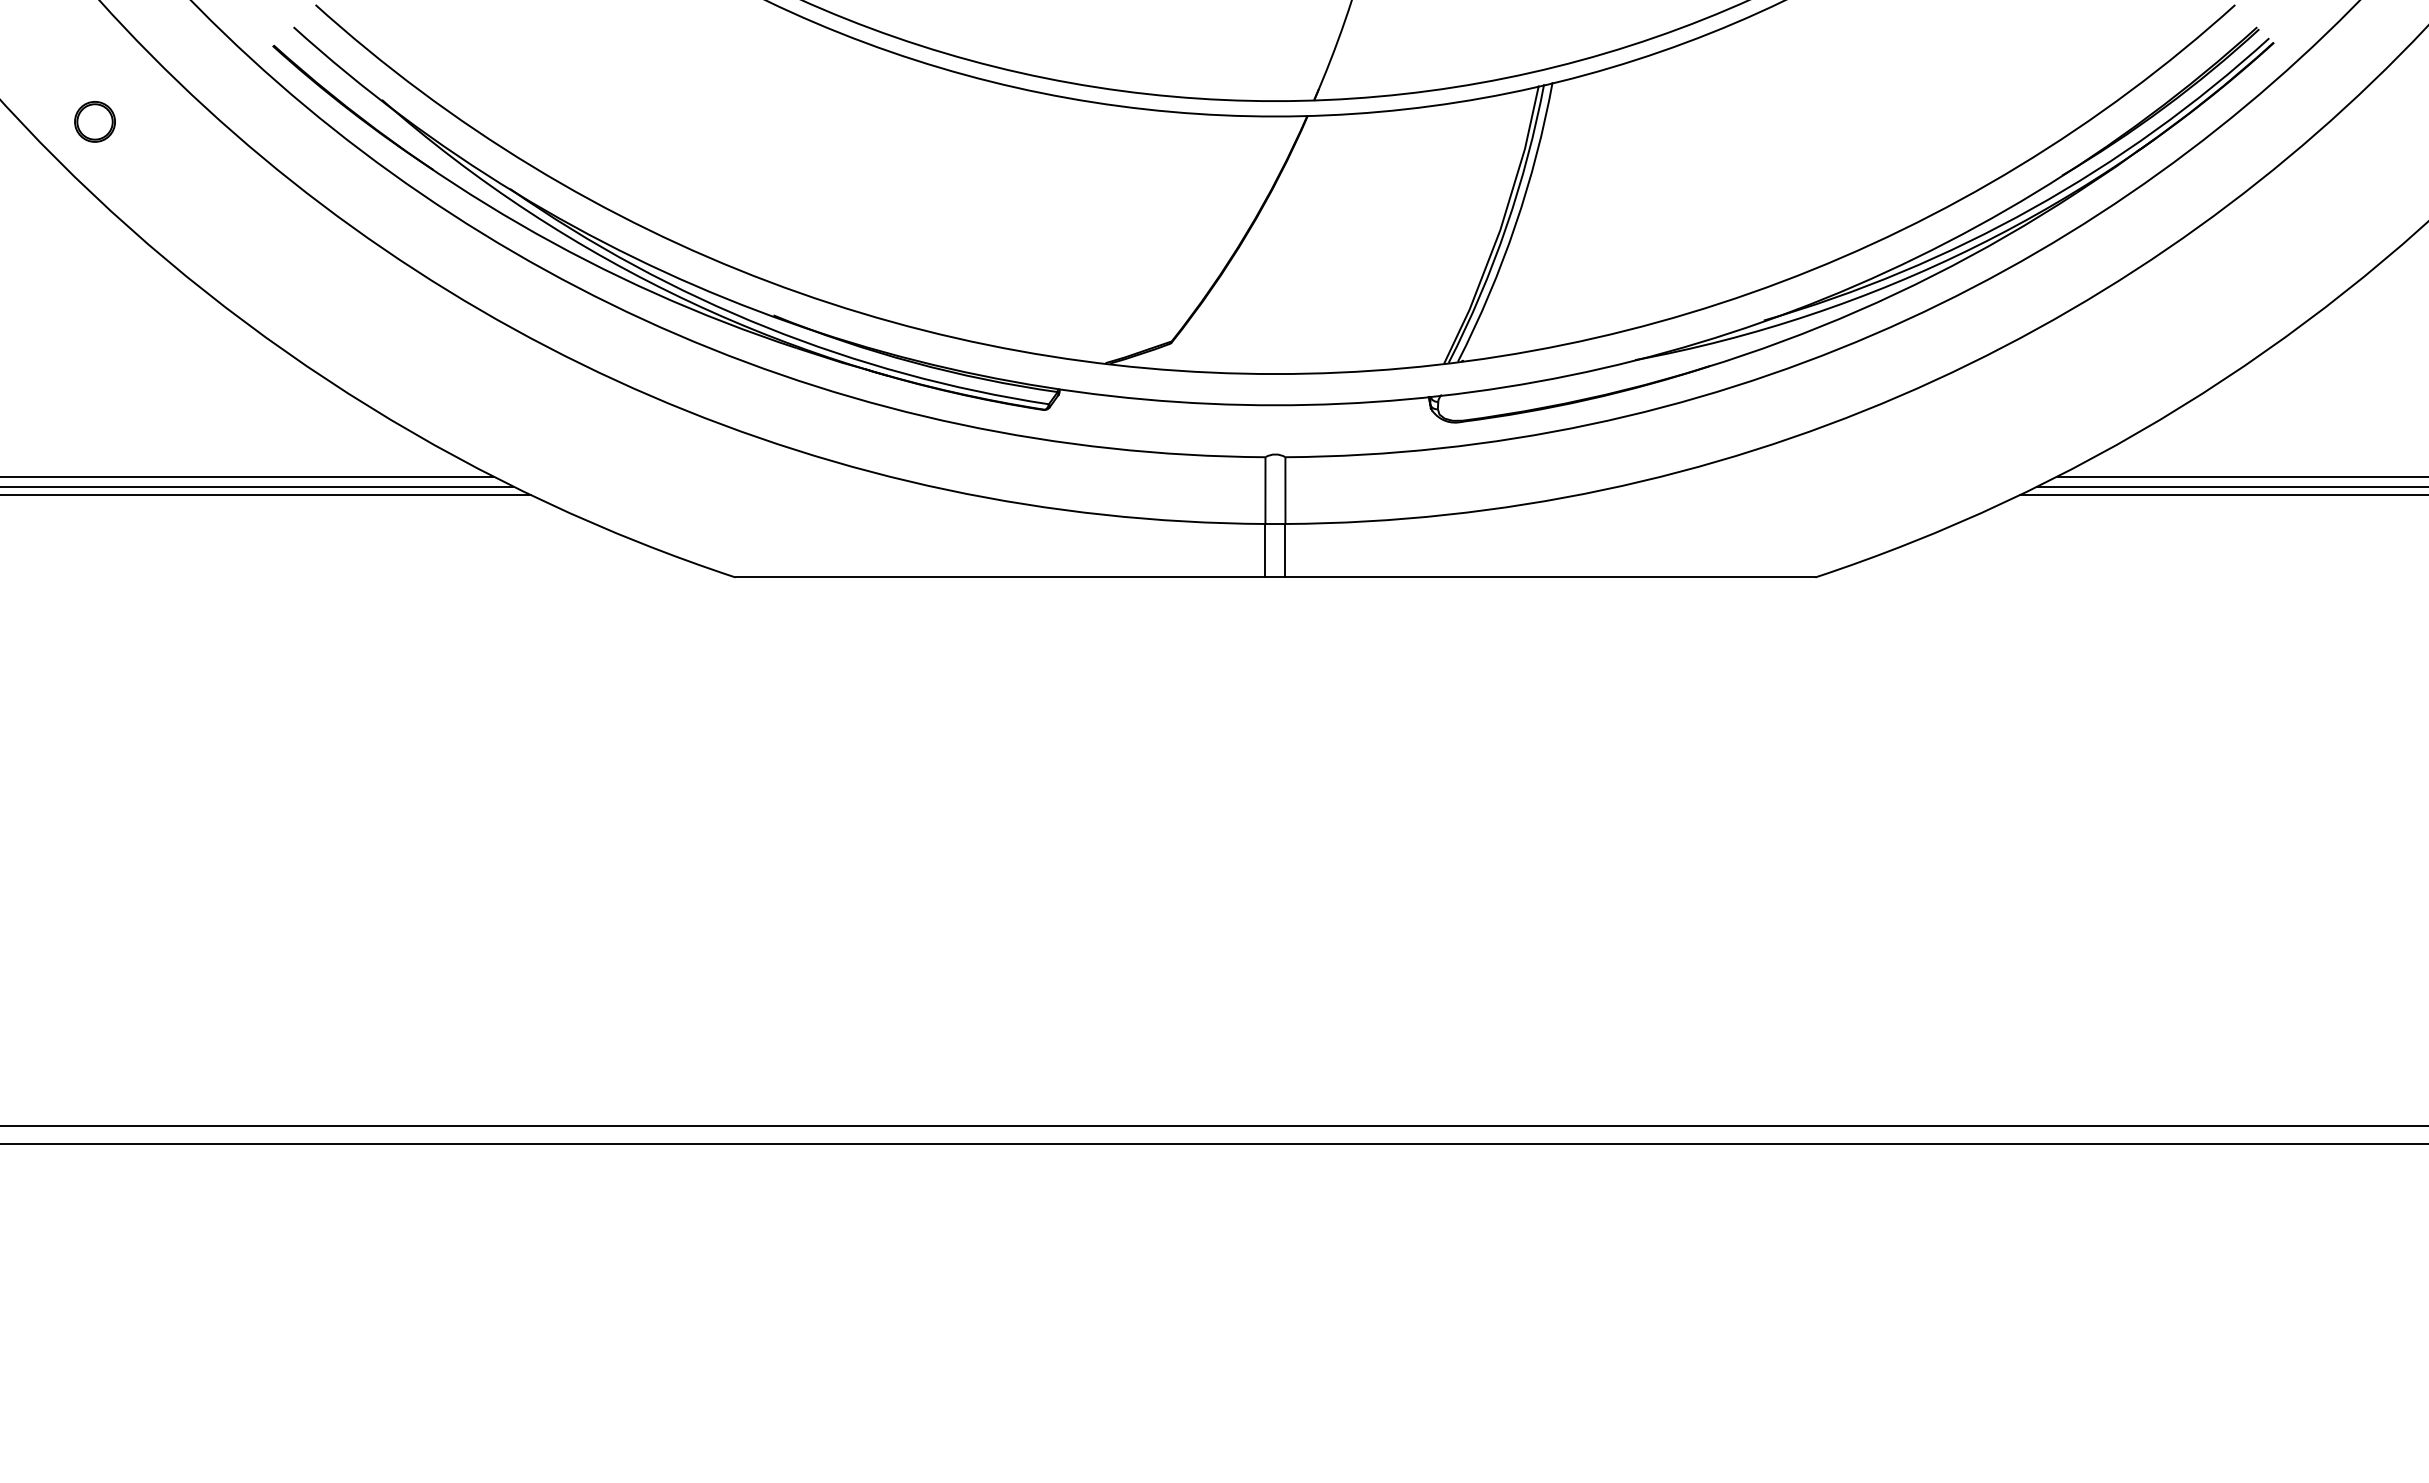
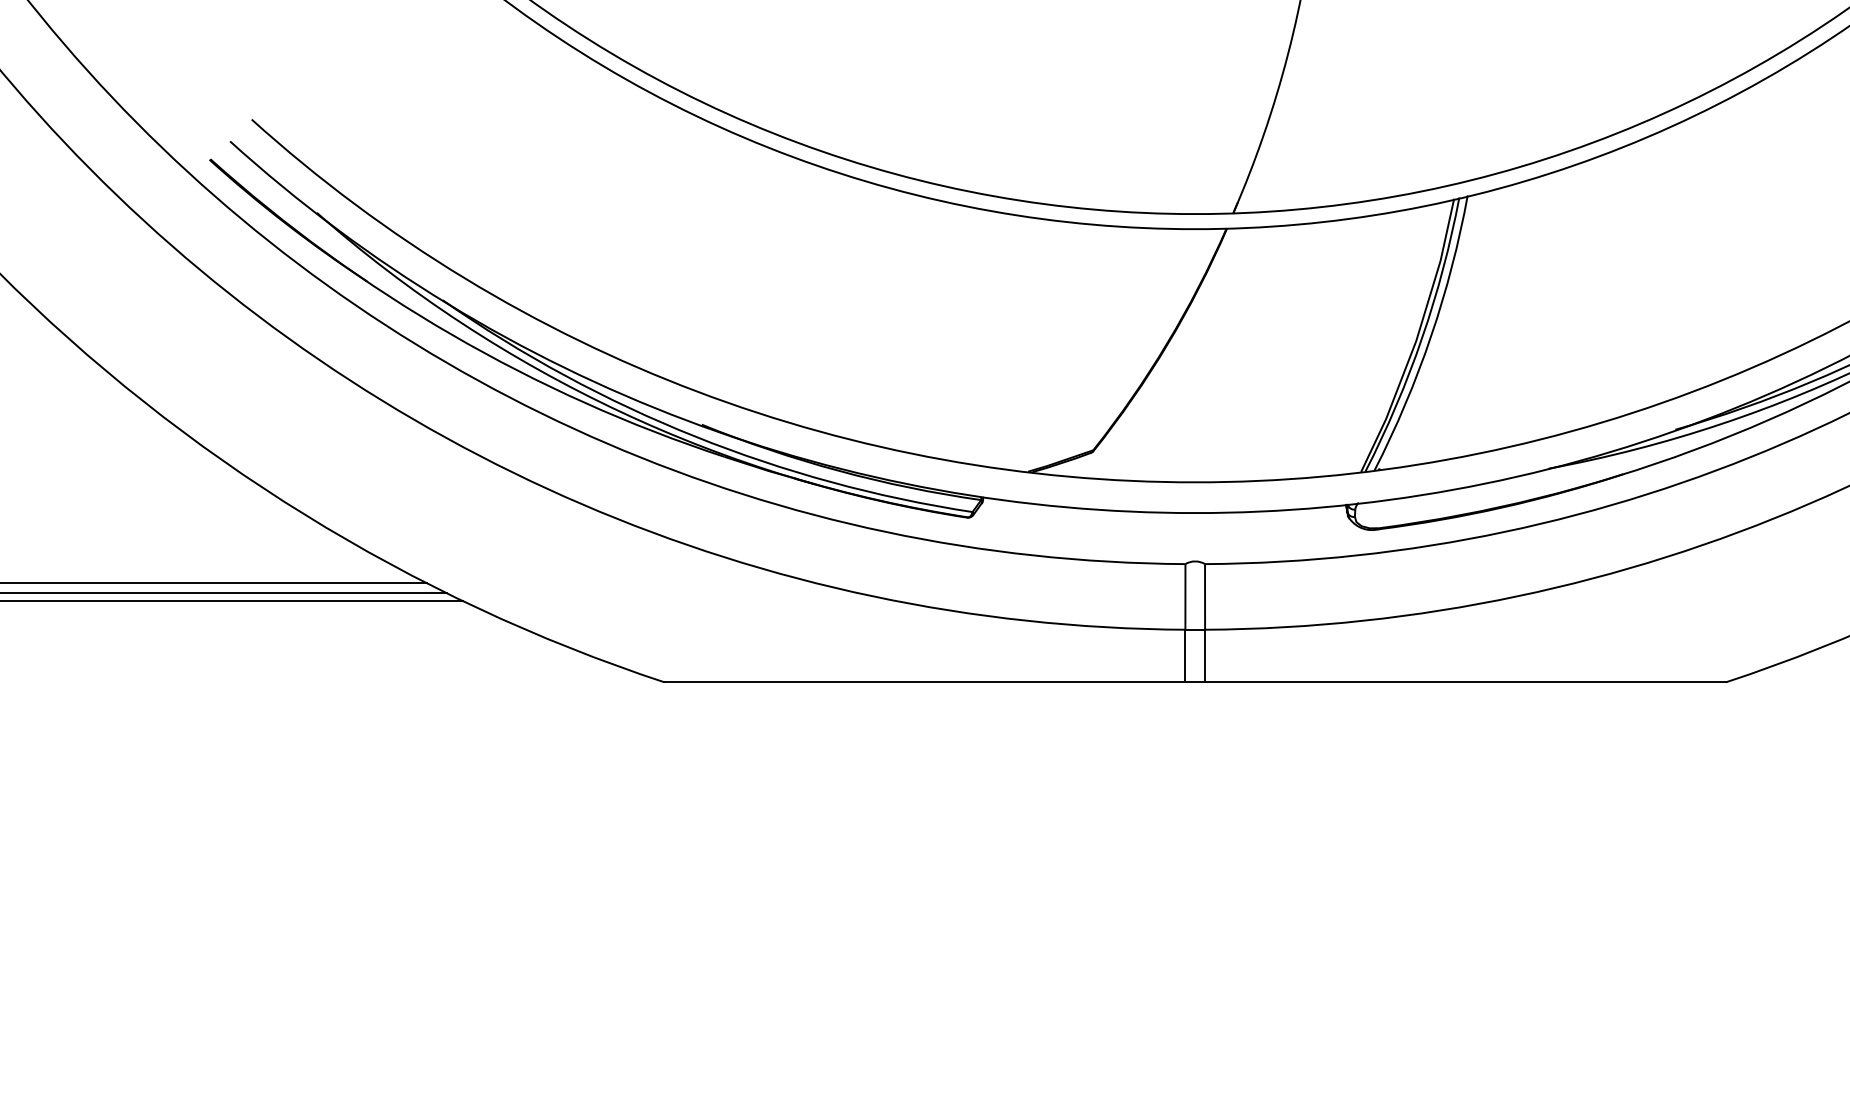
part: (94, 121) -> (34, 234), removed

